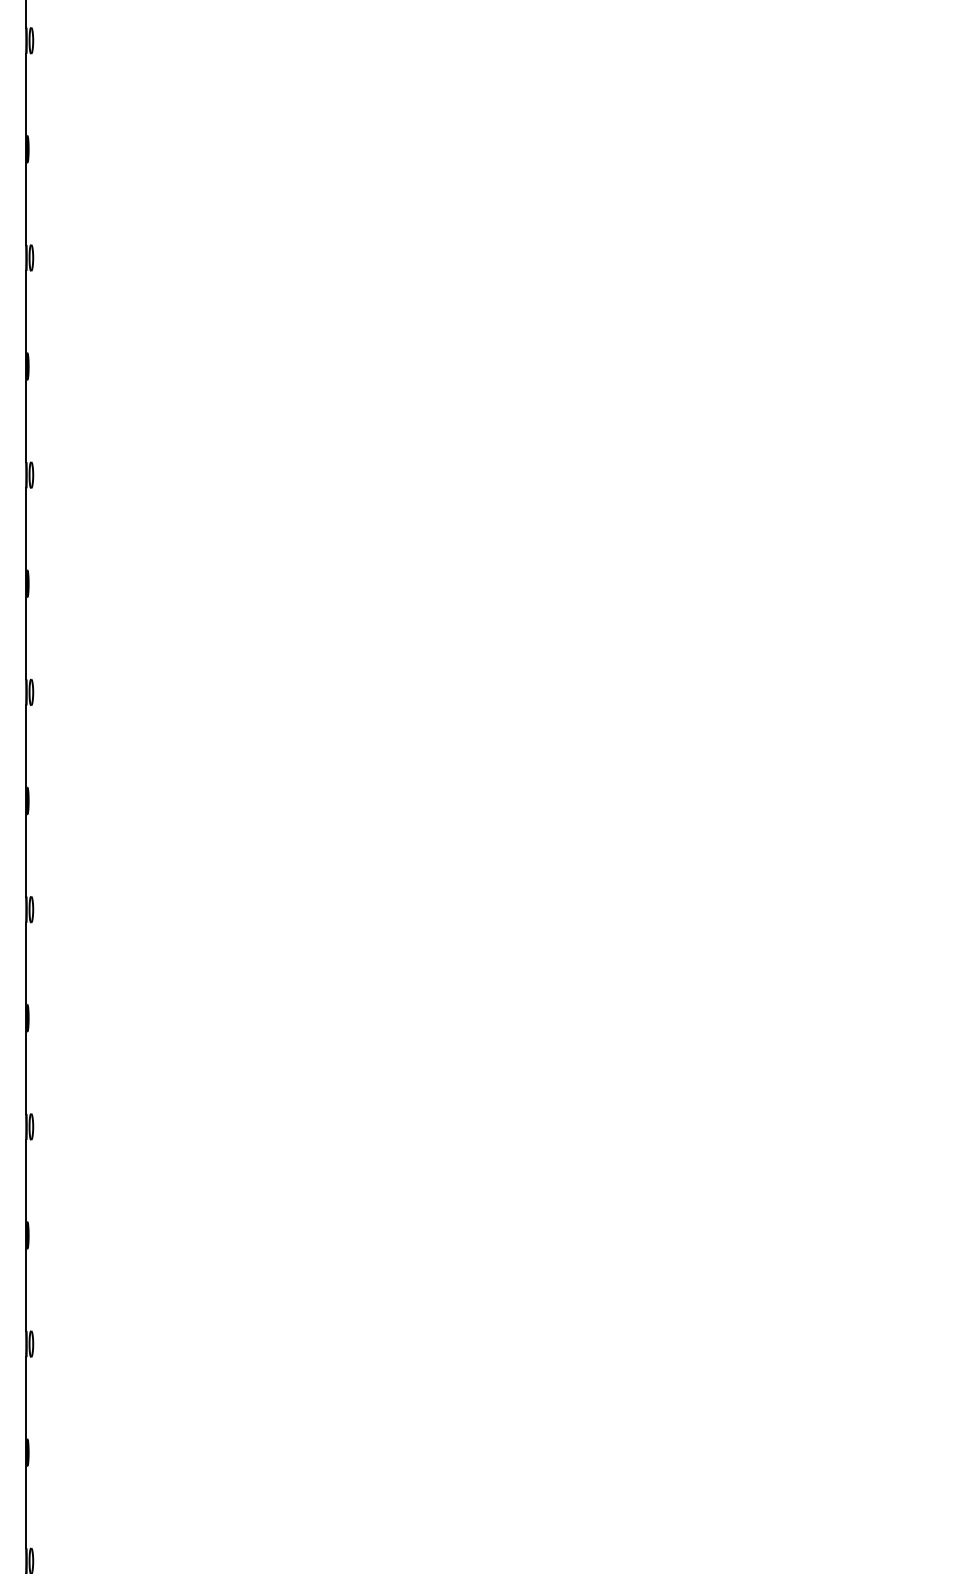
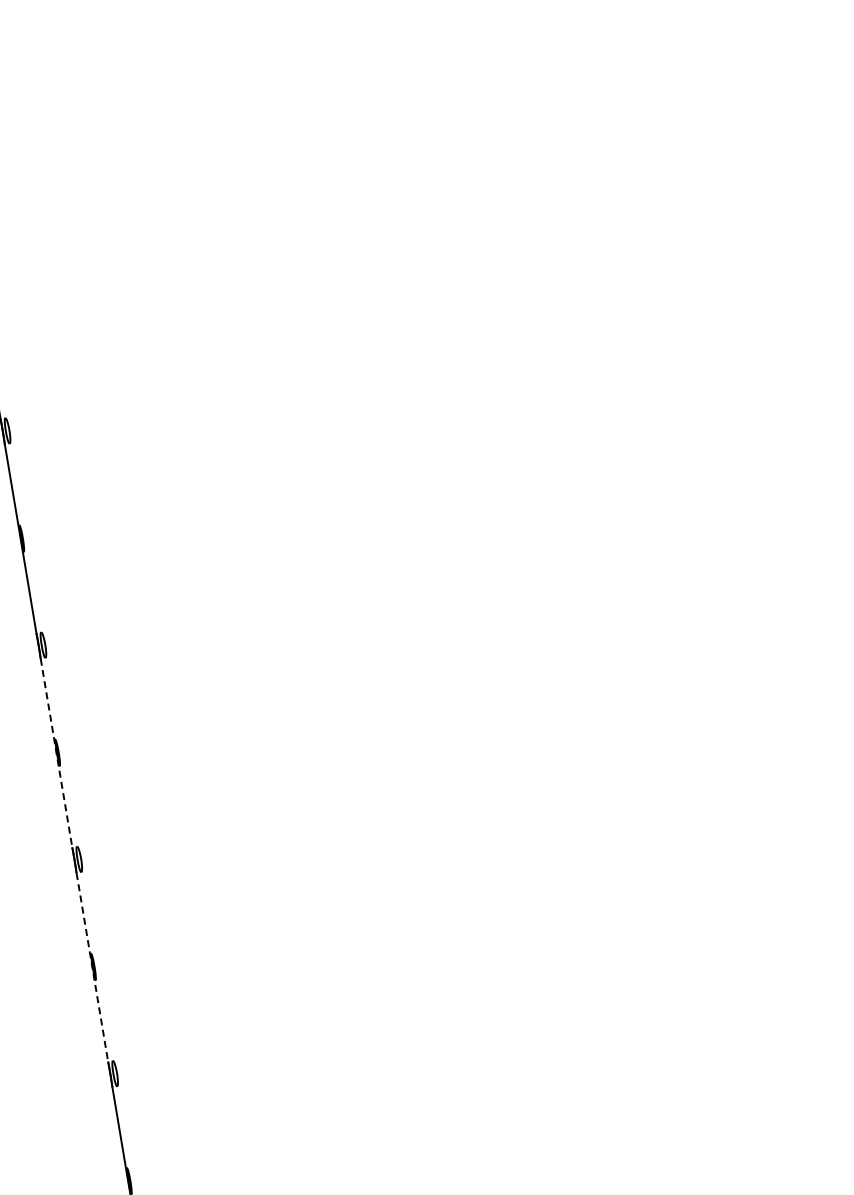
line: (26, 801) -> (56, 753), solid -> dashed
line: (26, 1018) -> (92, 967), solid -> dashed

